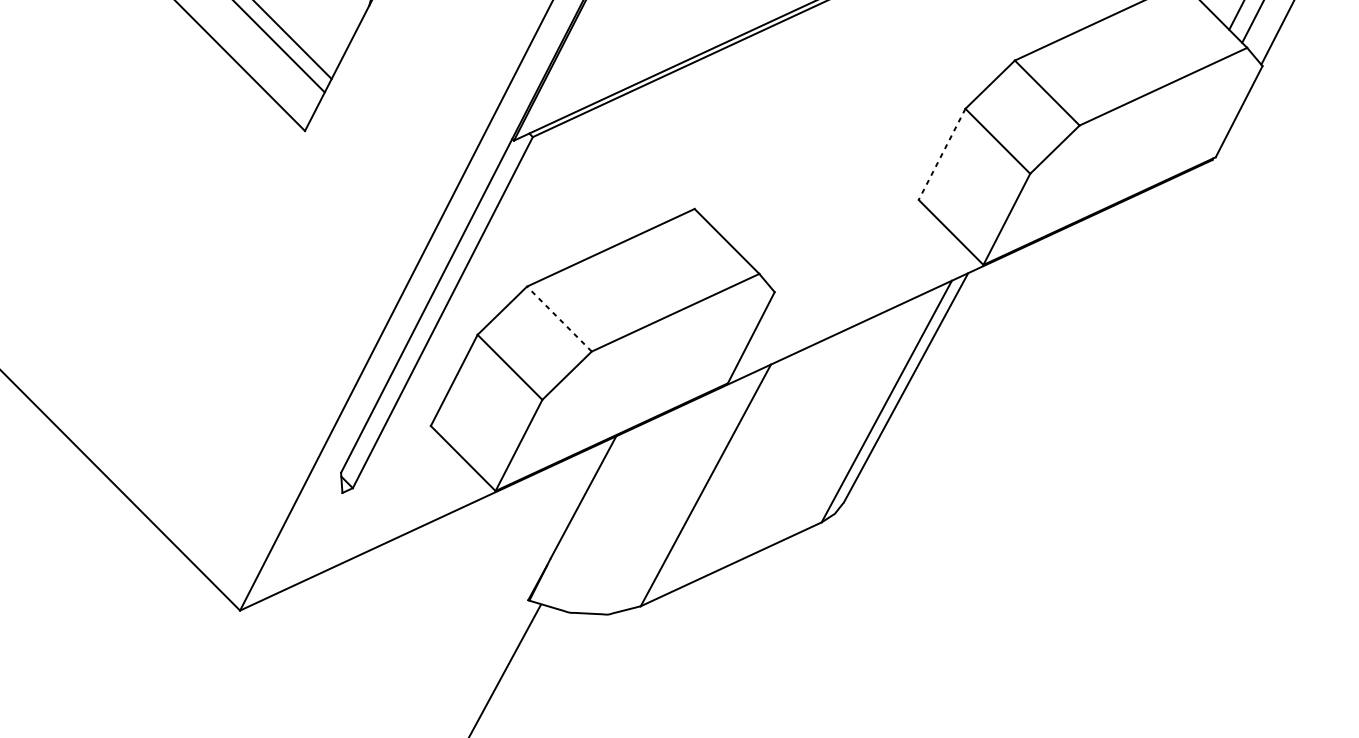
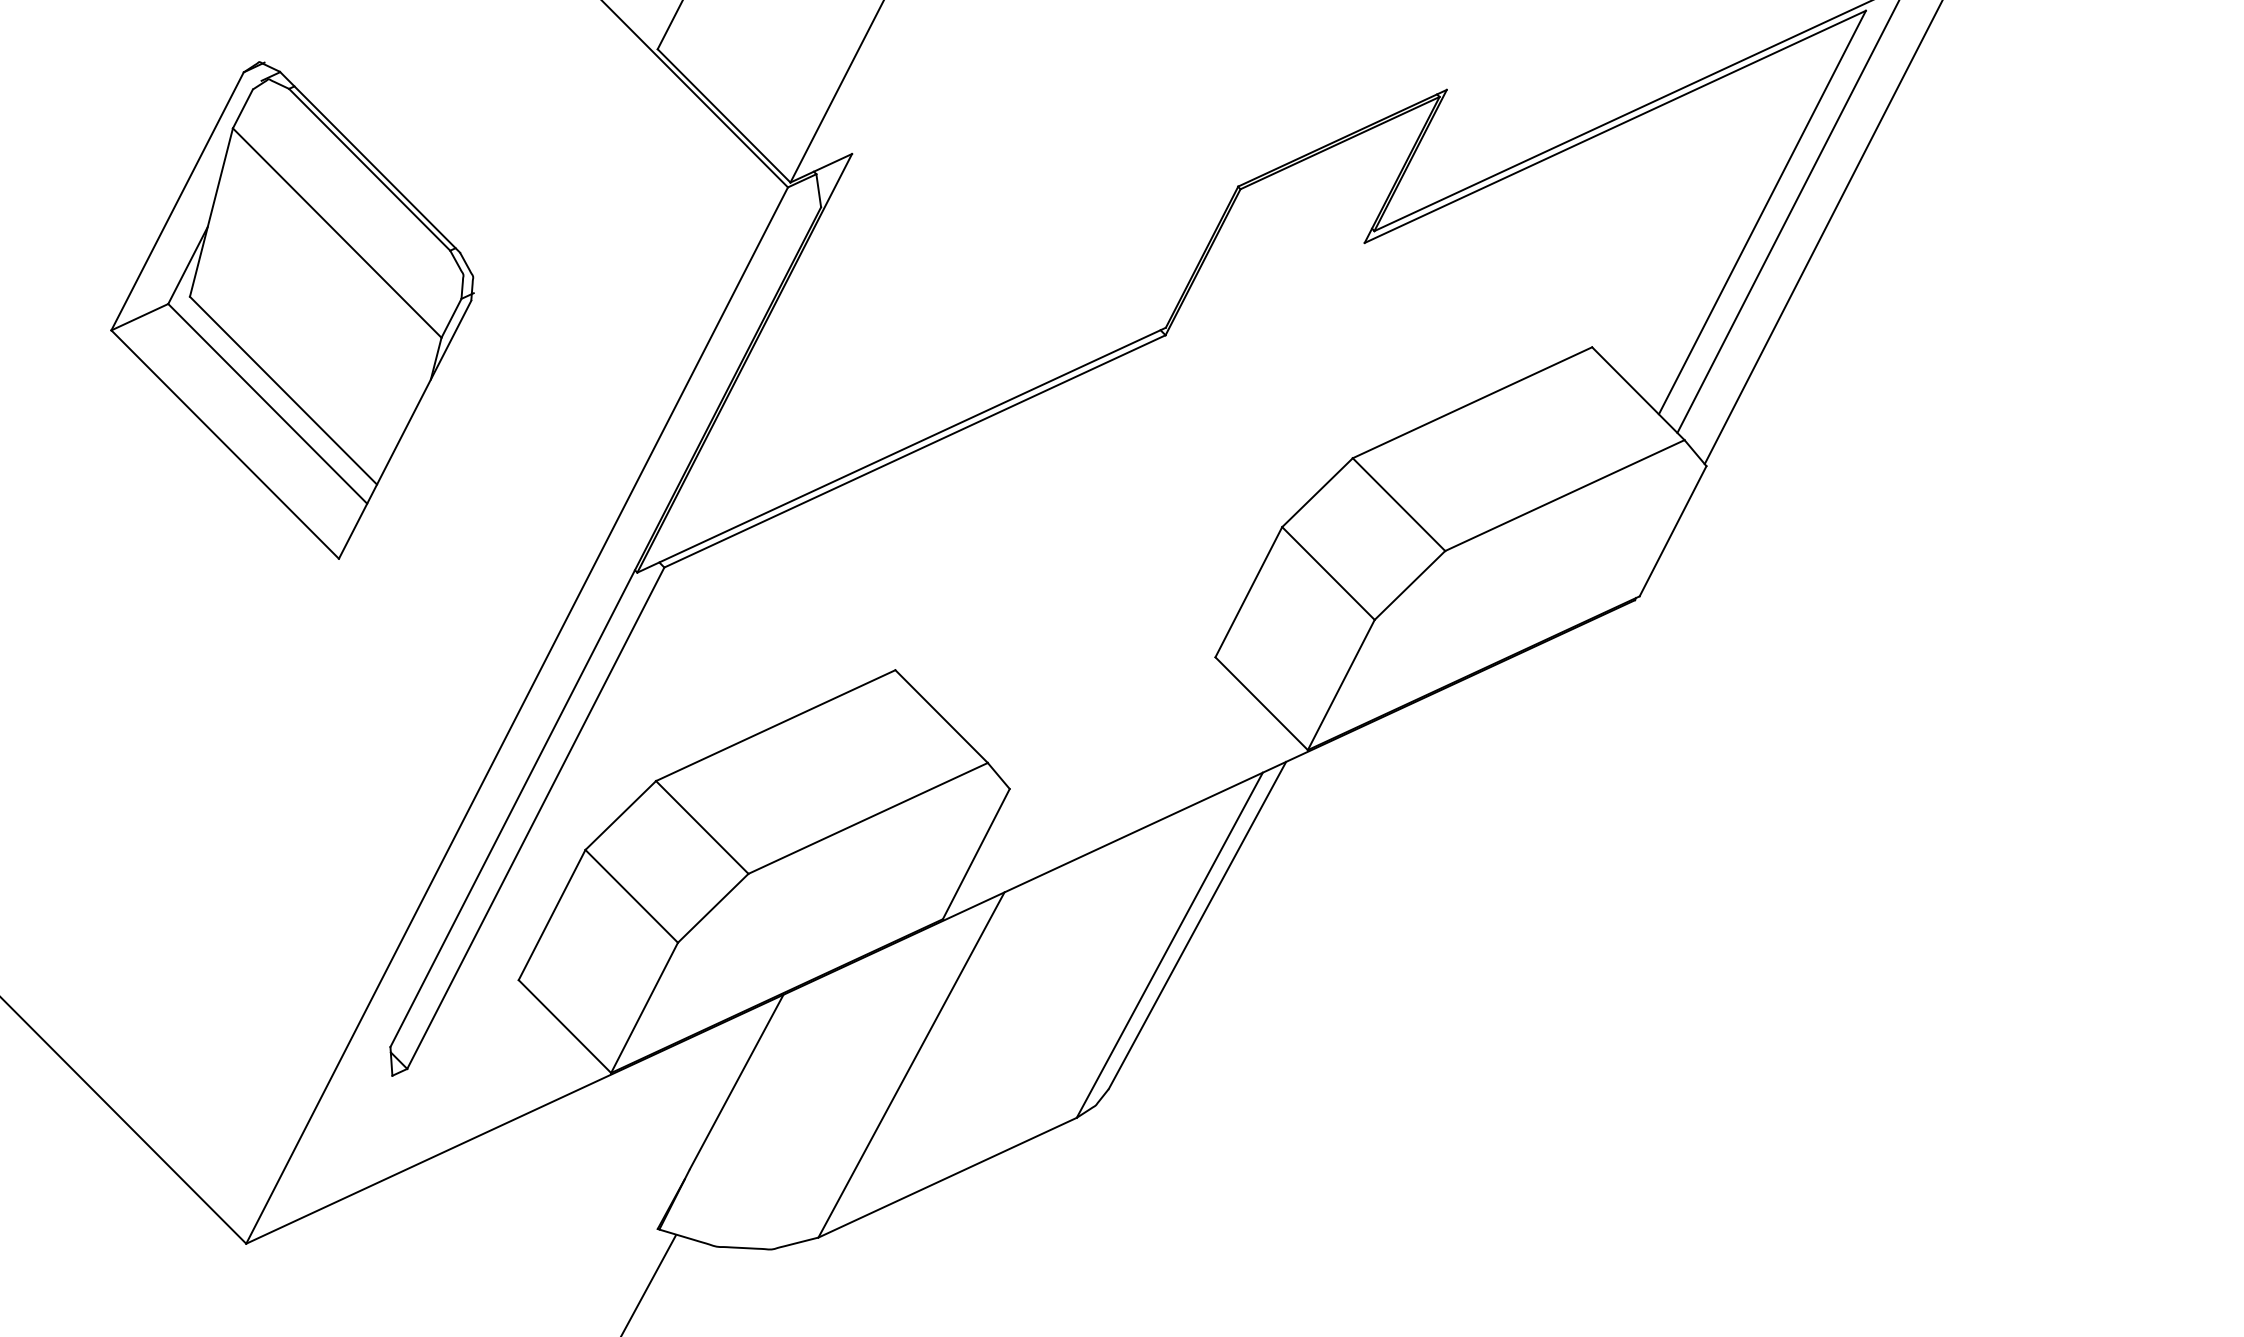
line: (941, 154) -> (1248, 592), dashed -> solid
line: (558, 319) -> (701, 827), dashed -> solid

